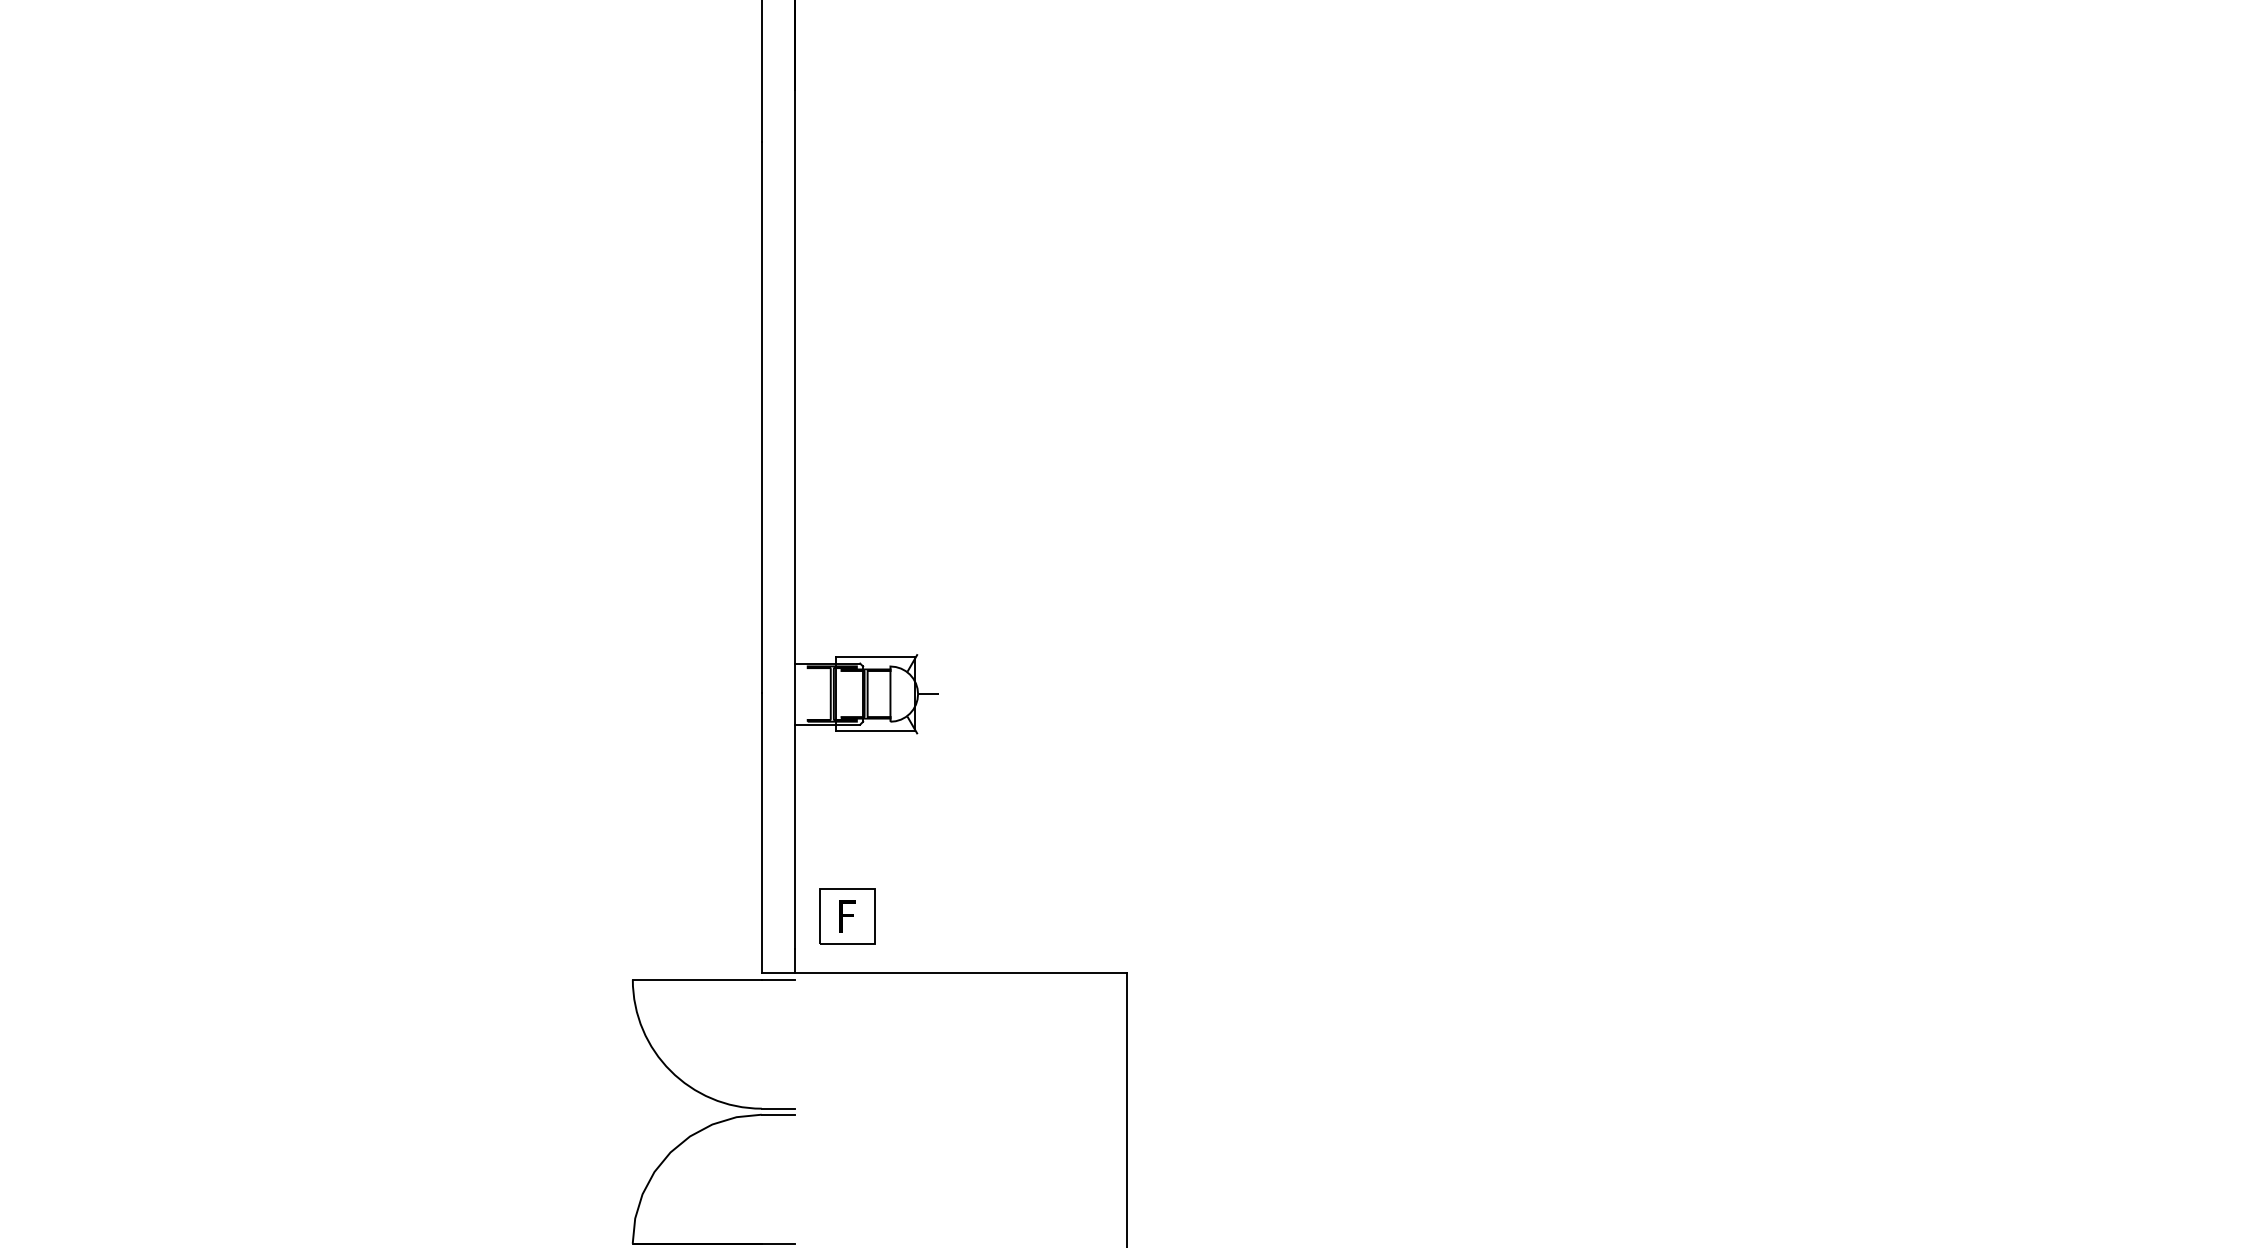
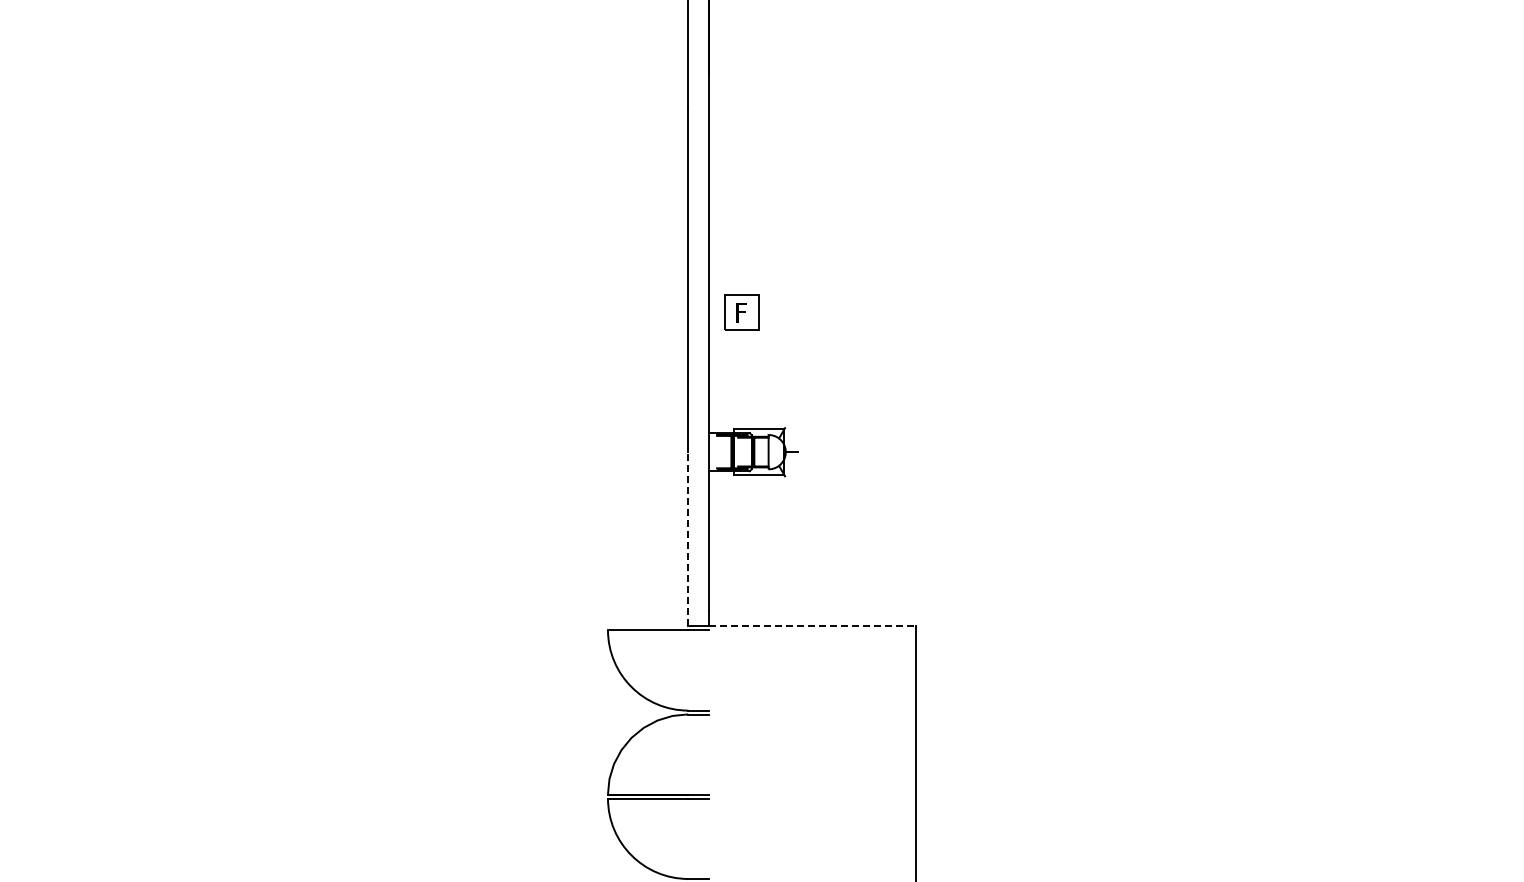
line: (761, 832) -> (688, 538), solid -> dashed
part: (846, 916) -> (741, 312), moved
line: (962, 973) -> (813, 626), solid -> dashed

